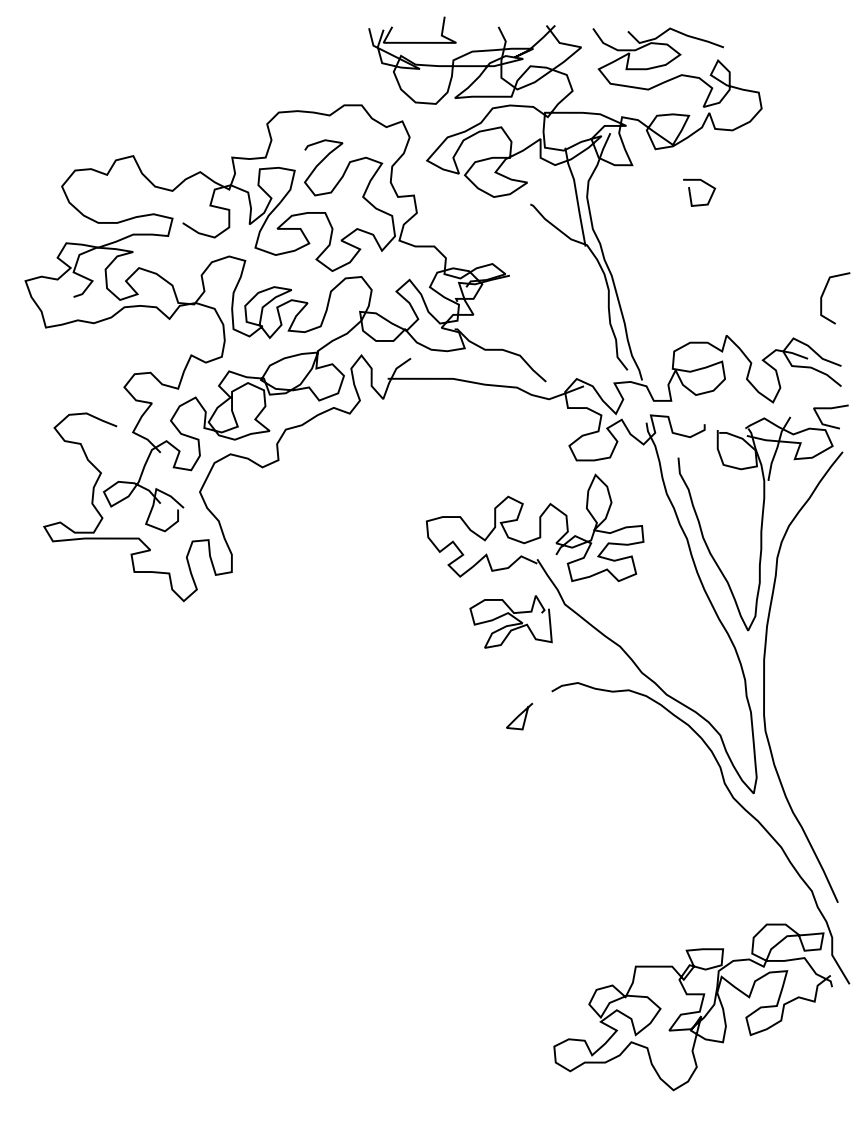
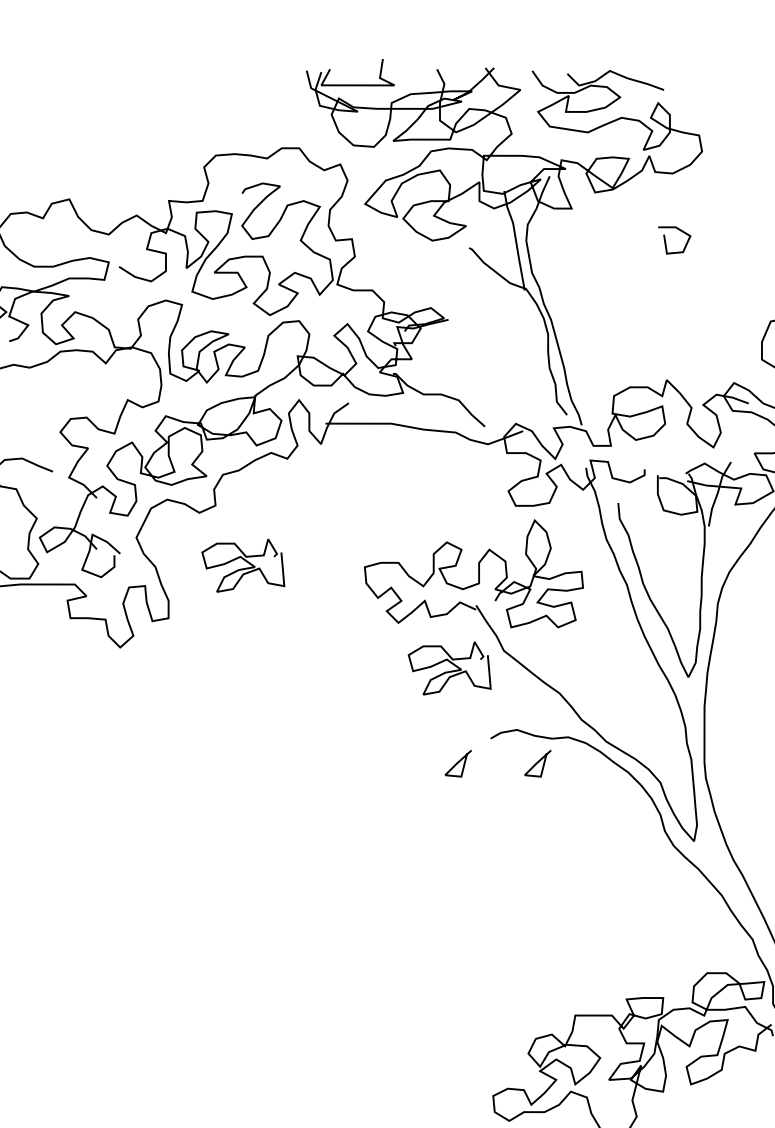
curve: (691, 195) -> (666, 243), moved
curve: (305, 522) -> (242, 568), added
line: (598, 716) -> (537, 763), added

